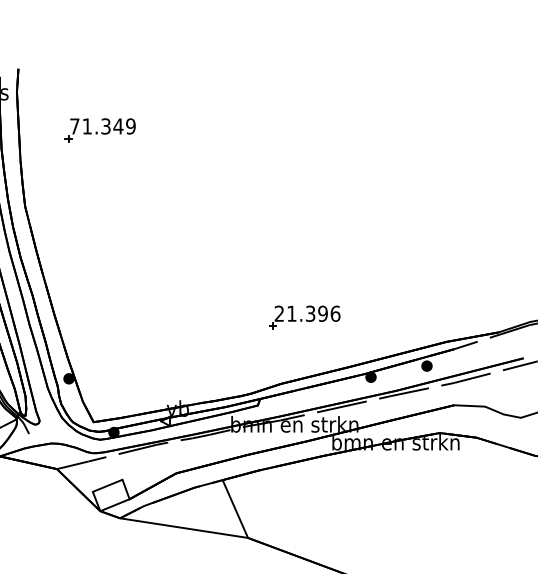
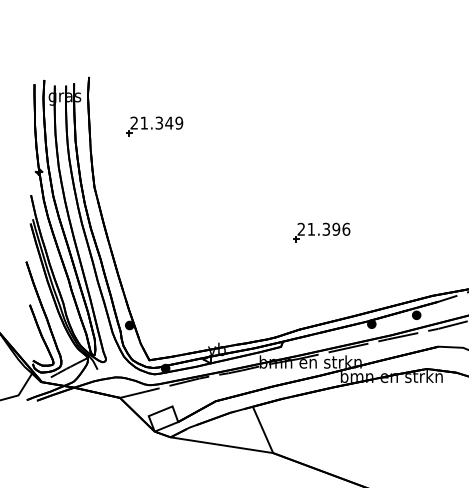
text: (73, 125) -> (133, 122), 71.349 -> 21.349
part: (304, 317) -> (321, 232), moved

